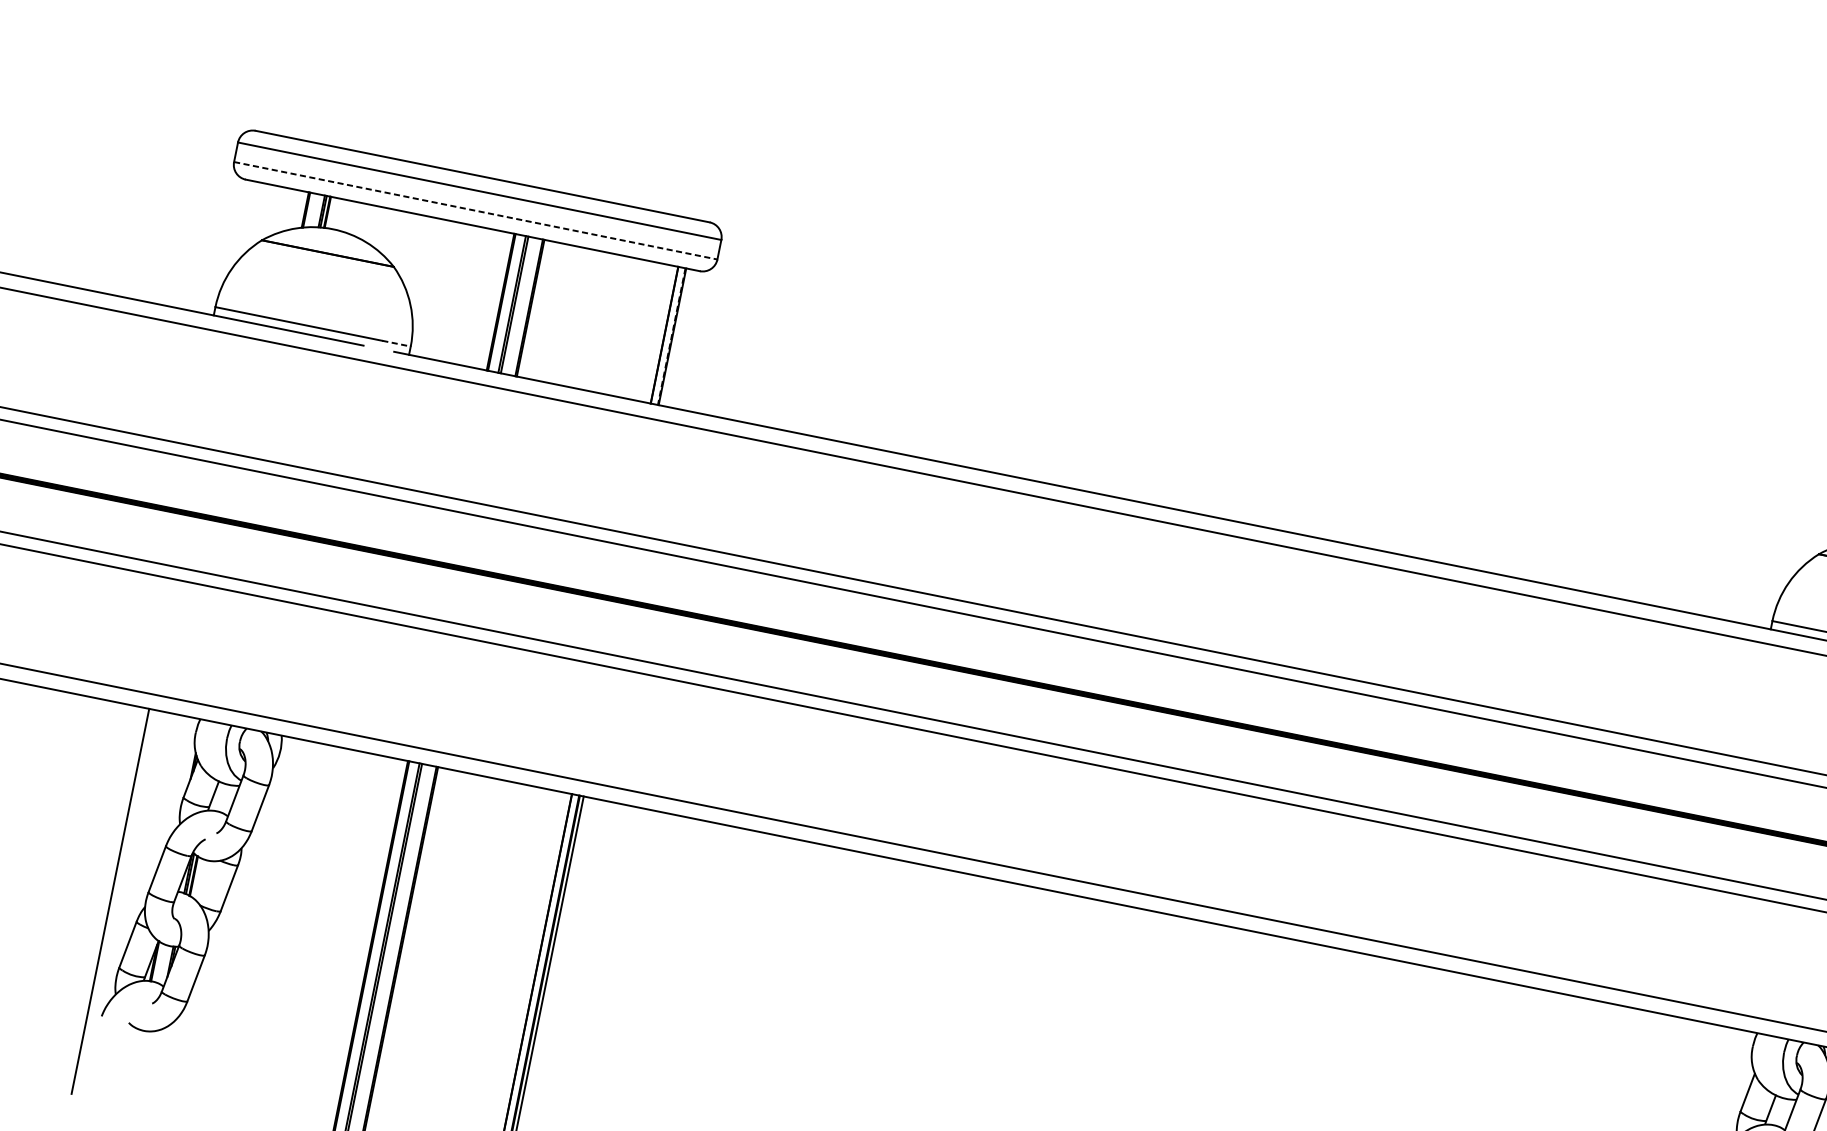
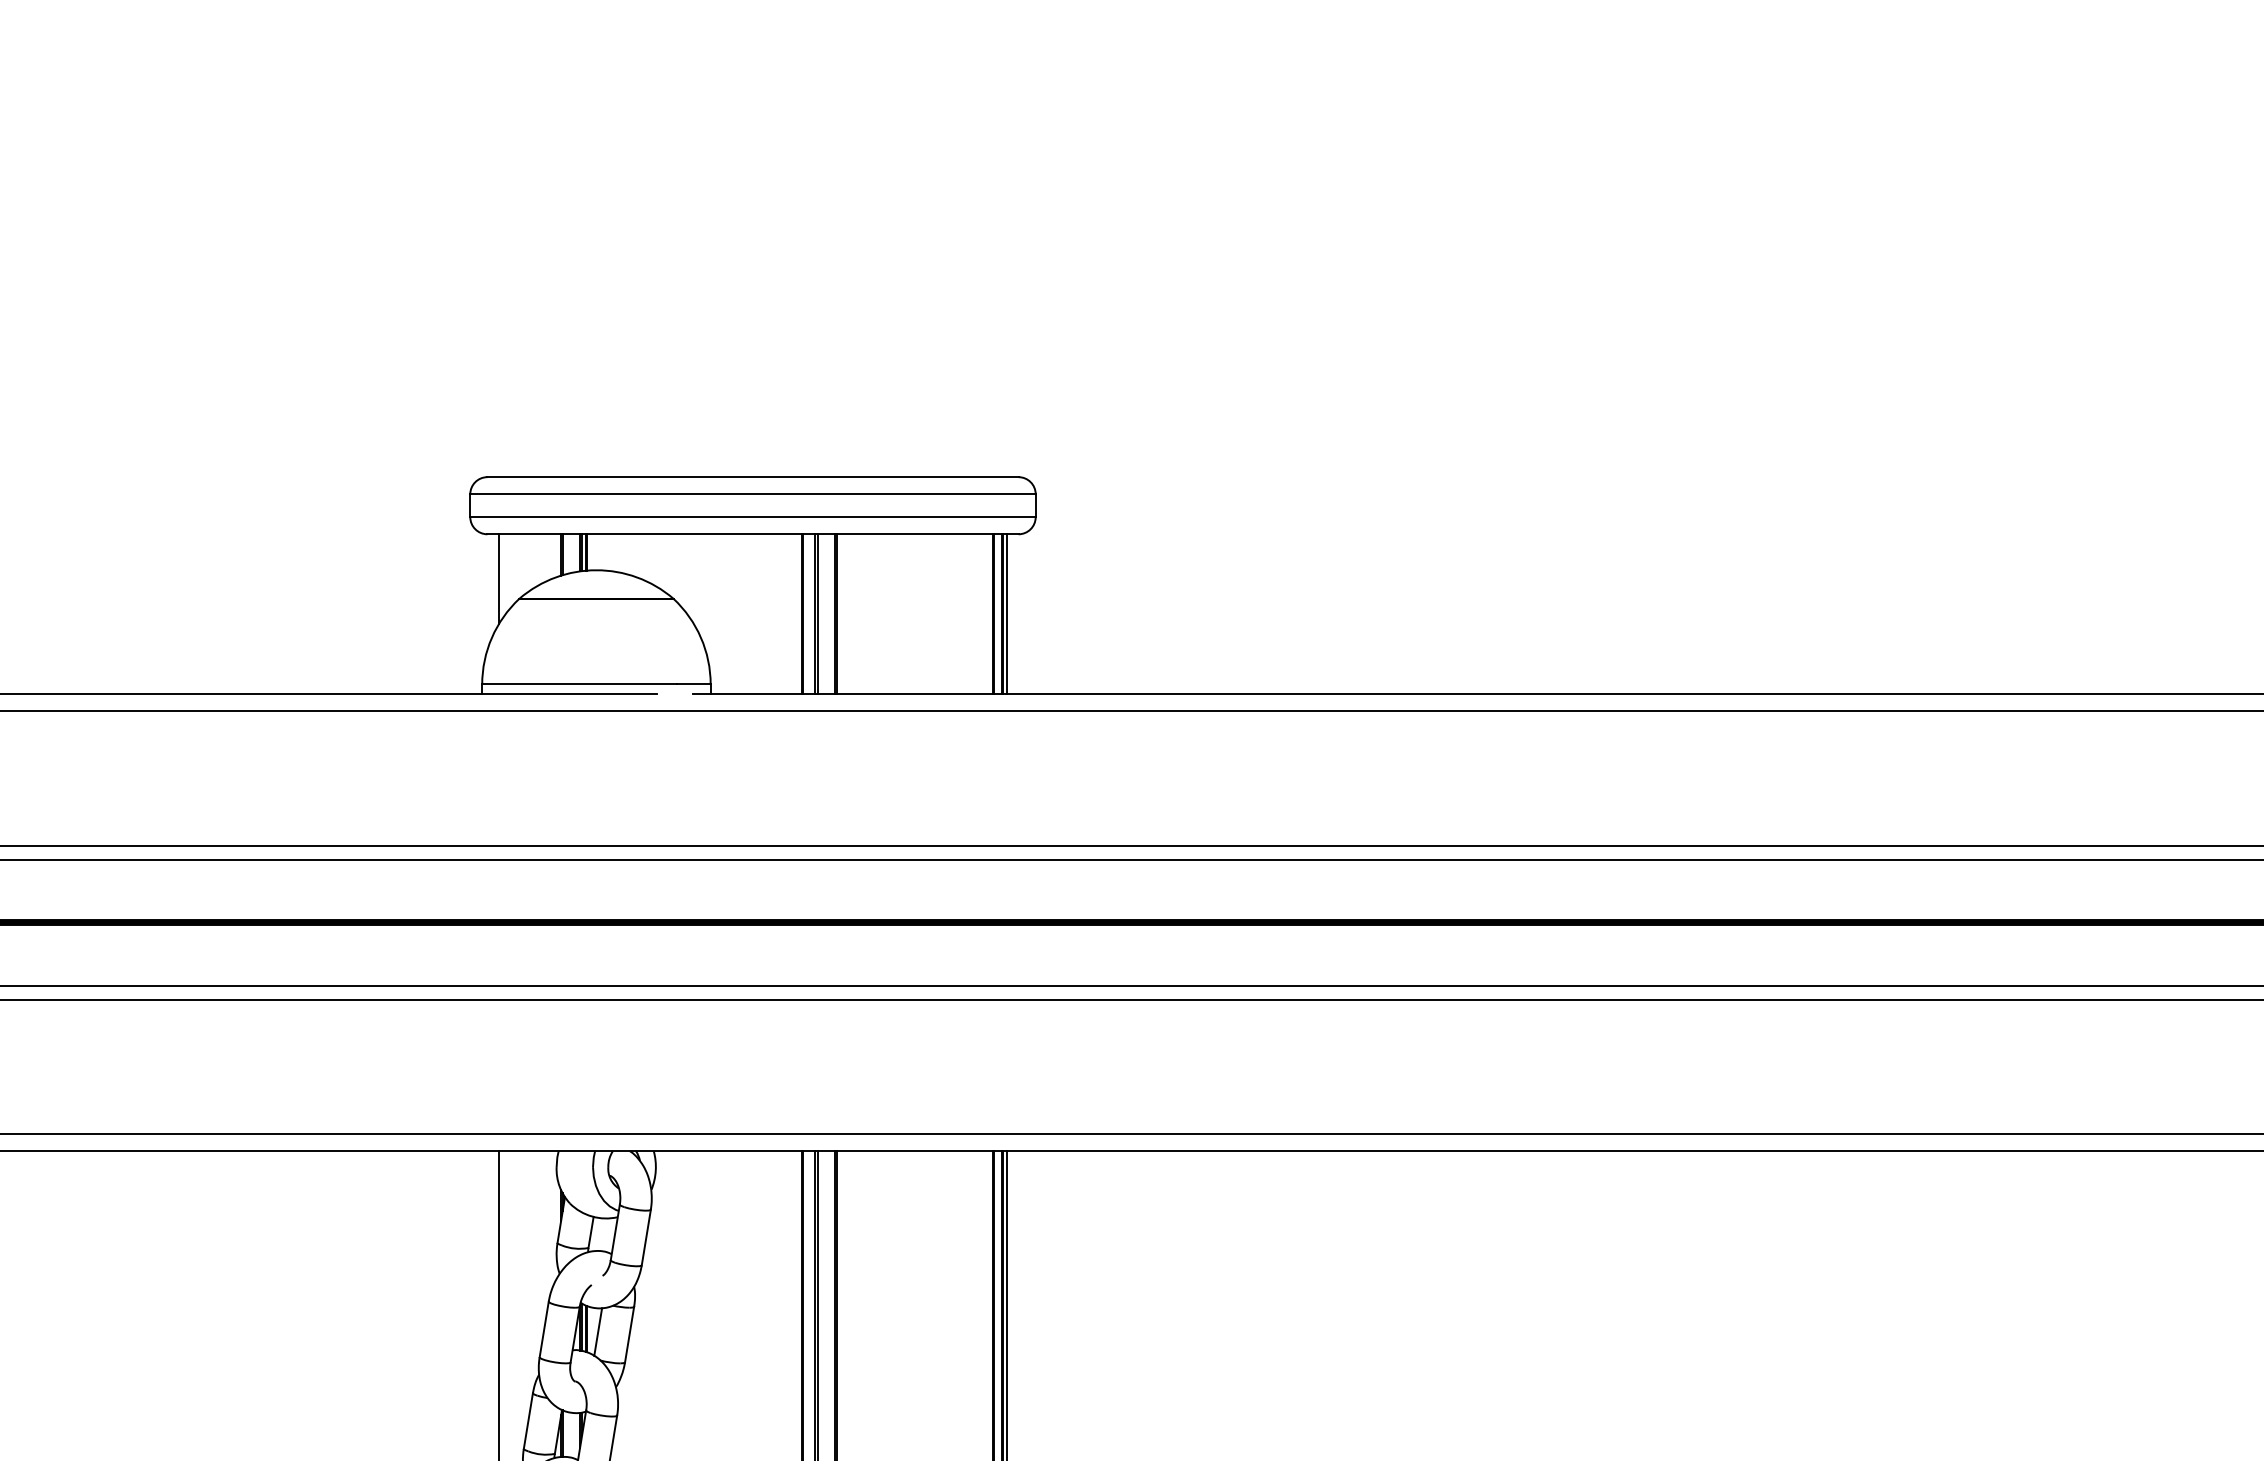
line: (476, 211) -> (753, 517), dashed -> solid
line: (247, 220) -> (498, 579), added
line: (671, 336) -> (1001, 614), dashed -> solid
line: (676, 337) -> (1007, 614), added
line: (396, 343) -> (694, 684), dashed -> solid
line: (203, 880) -> (598, 1331), added

